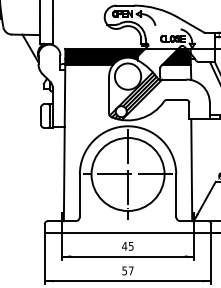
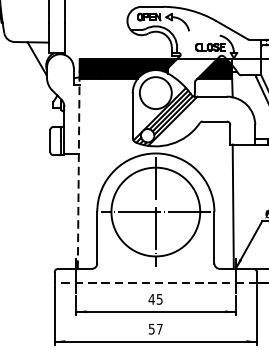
line: (64, 142) -> (78, 173), solid -> dashed
line: (127, 232) -> (155, 282), solid -> dashed

